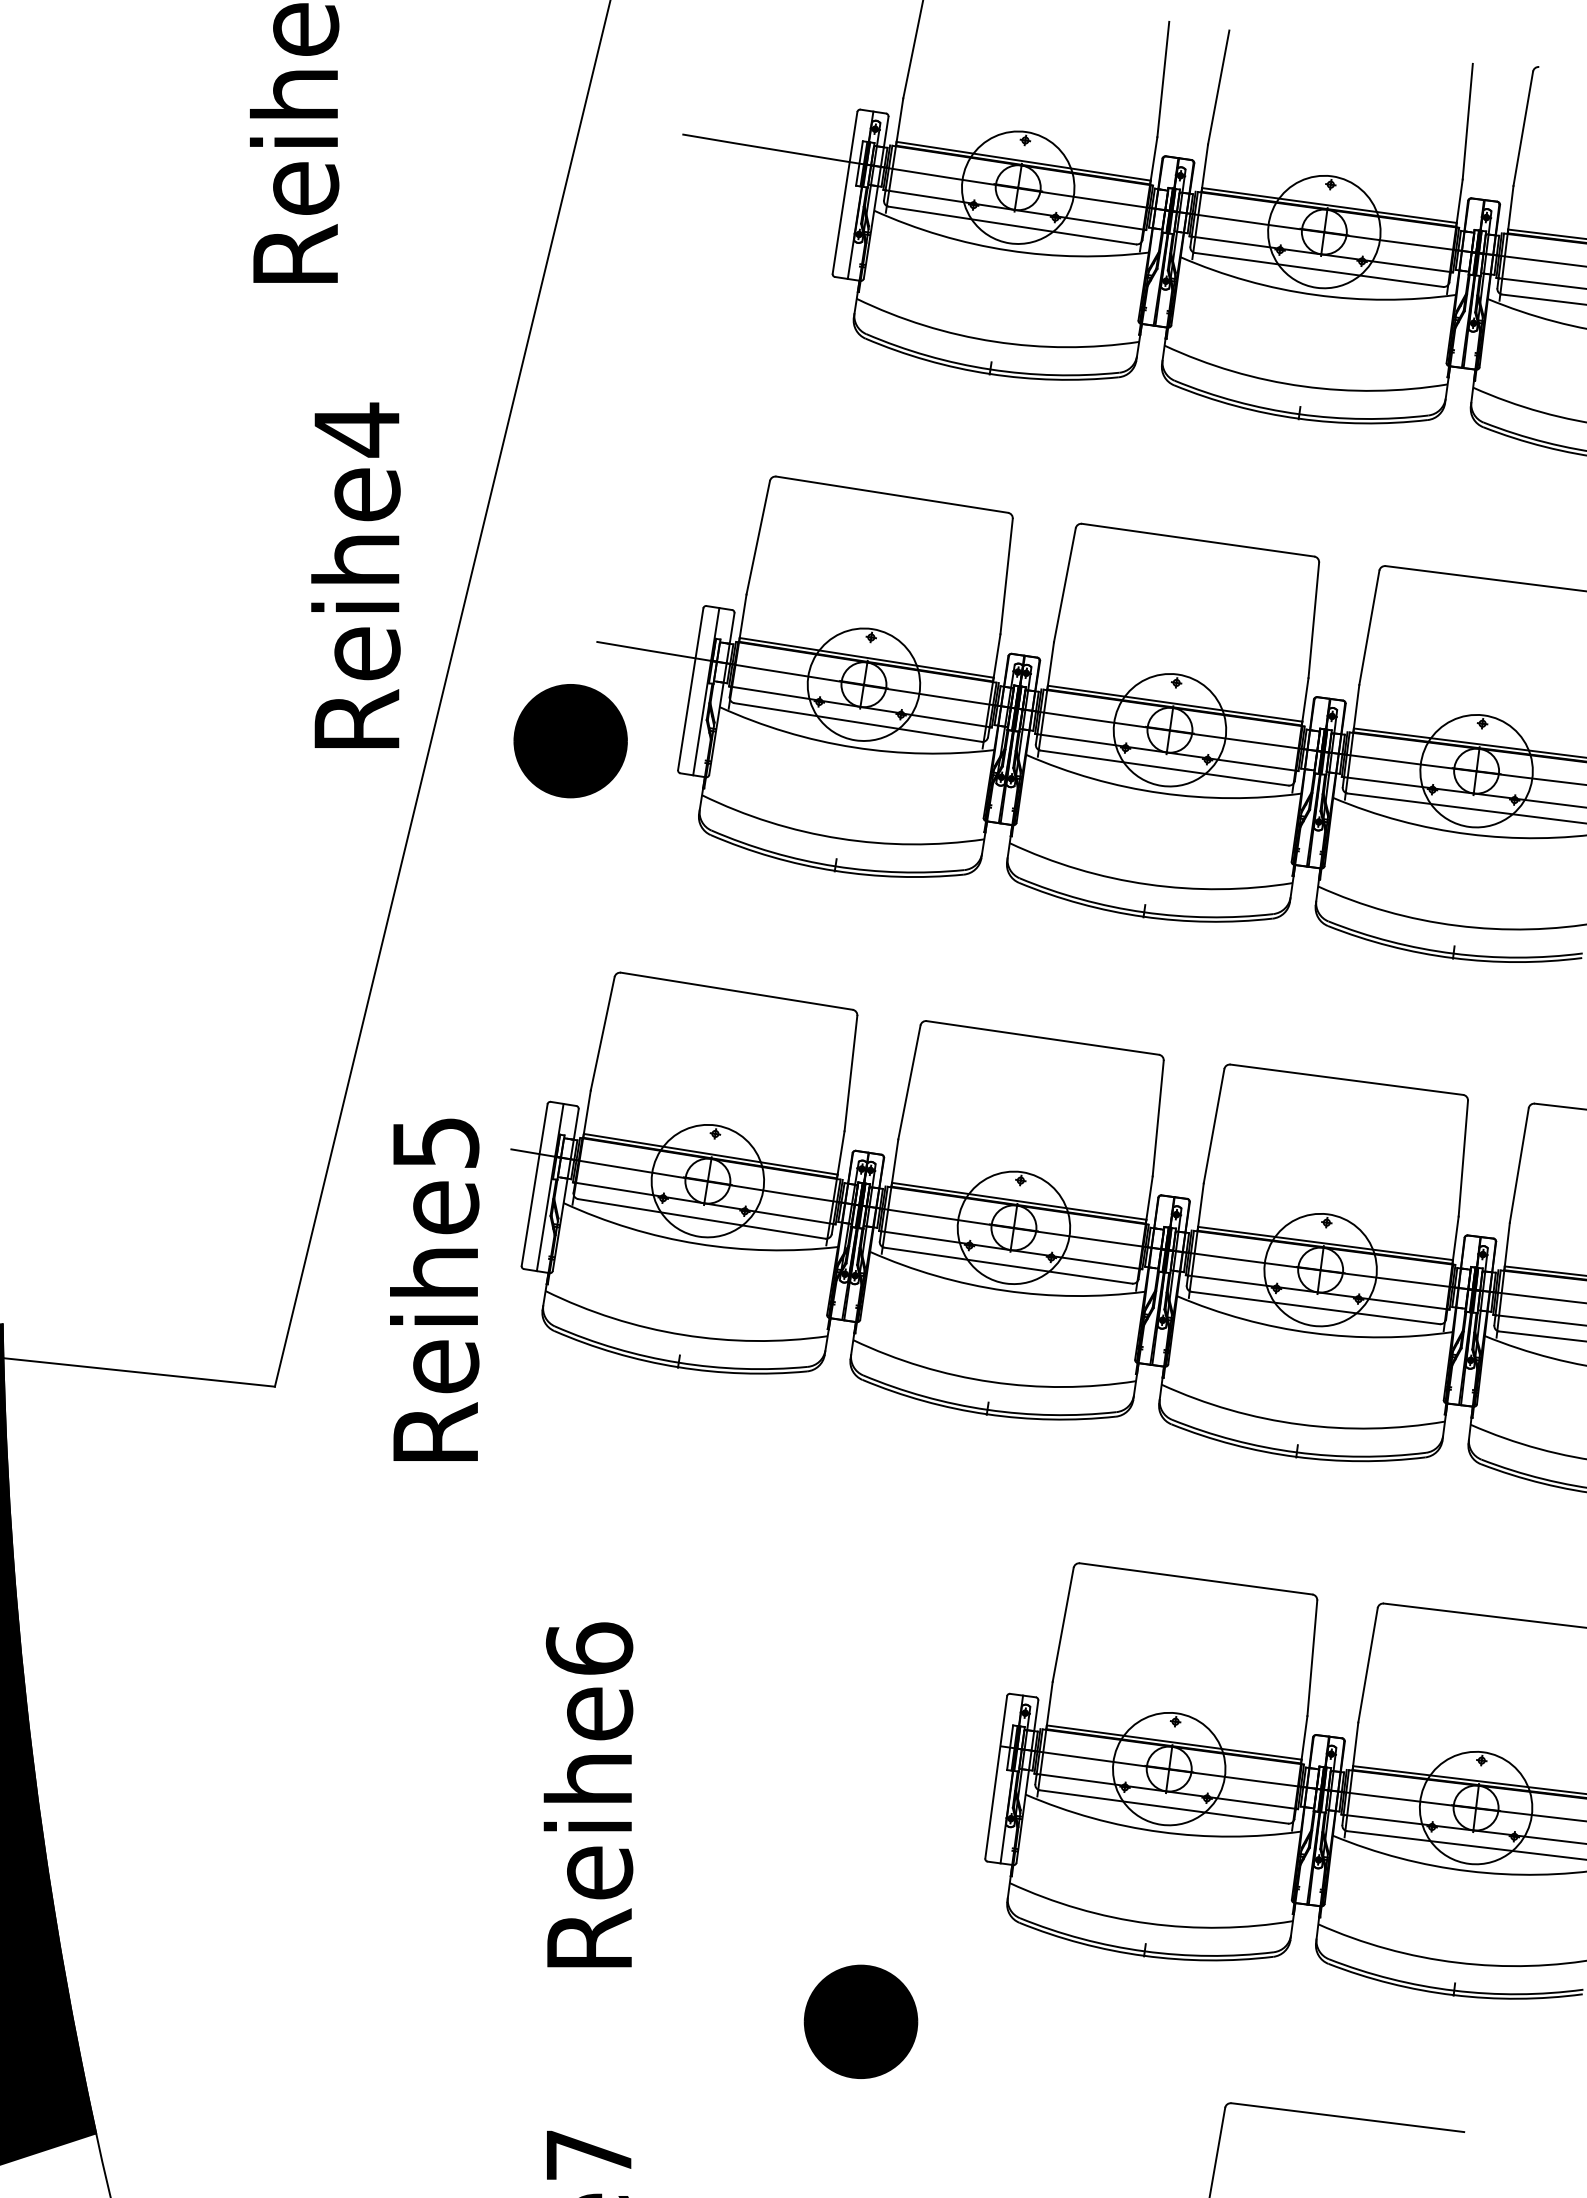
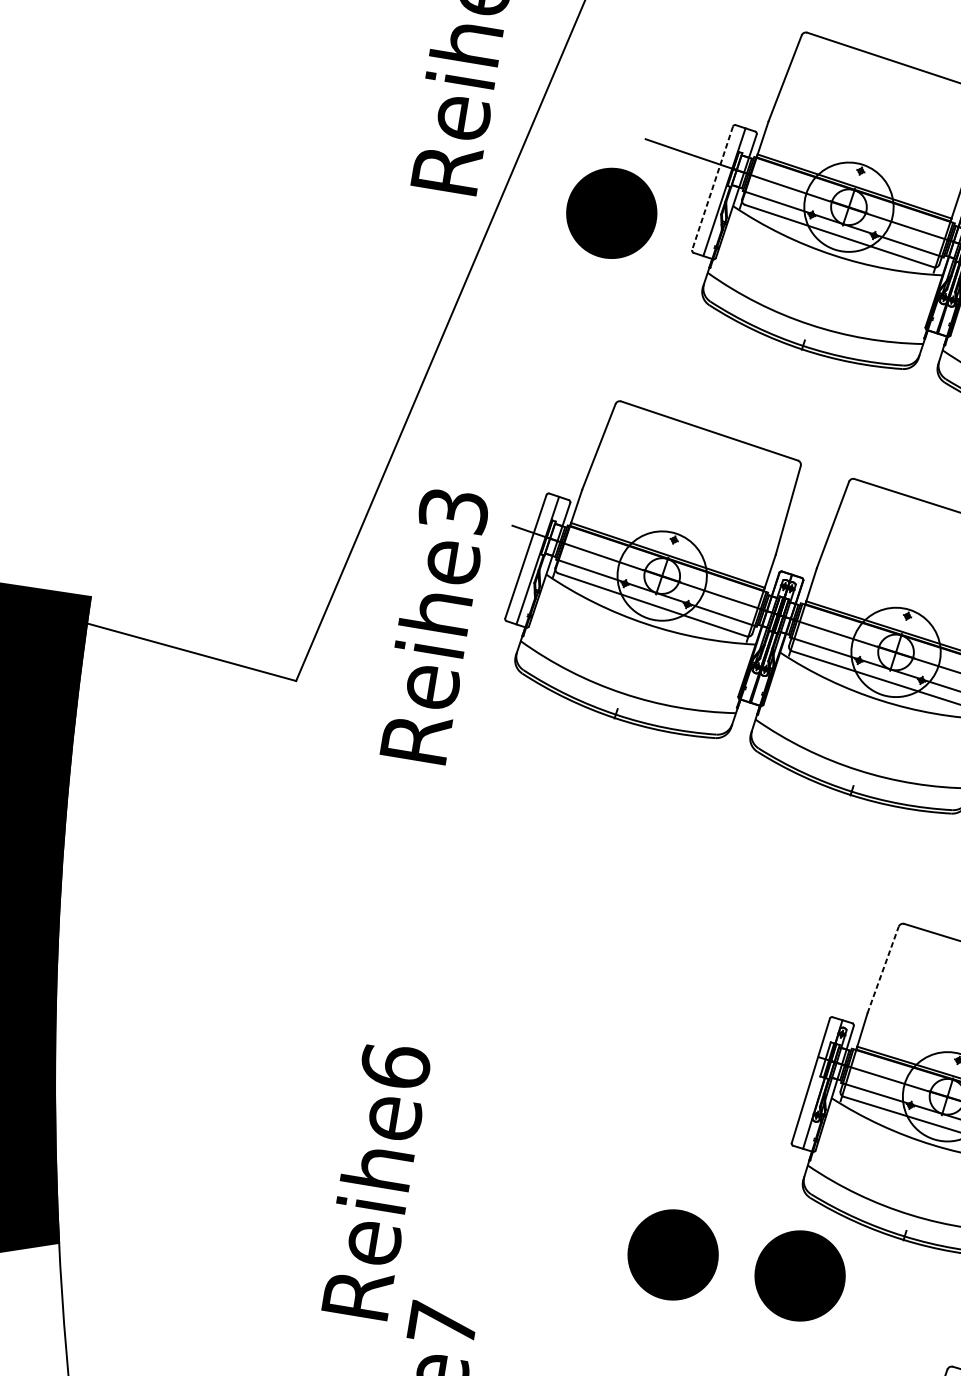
line: (690, 689) -> (712, 188), solid -> dashed
text: (435, 1142) -> (453, 510), Reihe5 -> Reihe3
line: (1063, 1624) -> (883, 969), solid -> dashed
text: (588, 1794) -> (375, 1180), moved
part: (1022, 2021) -> (799, 1275), added

